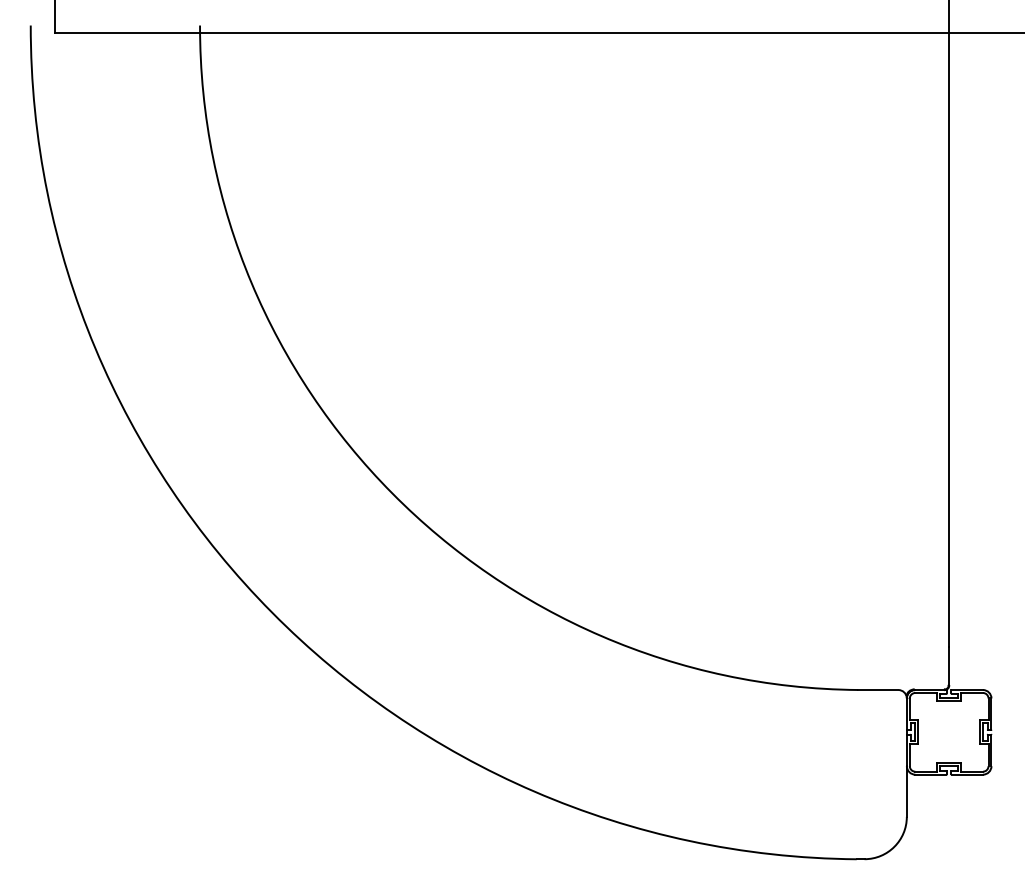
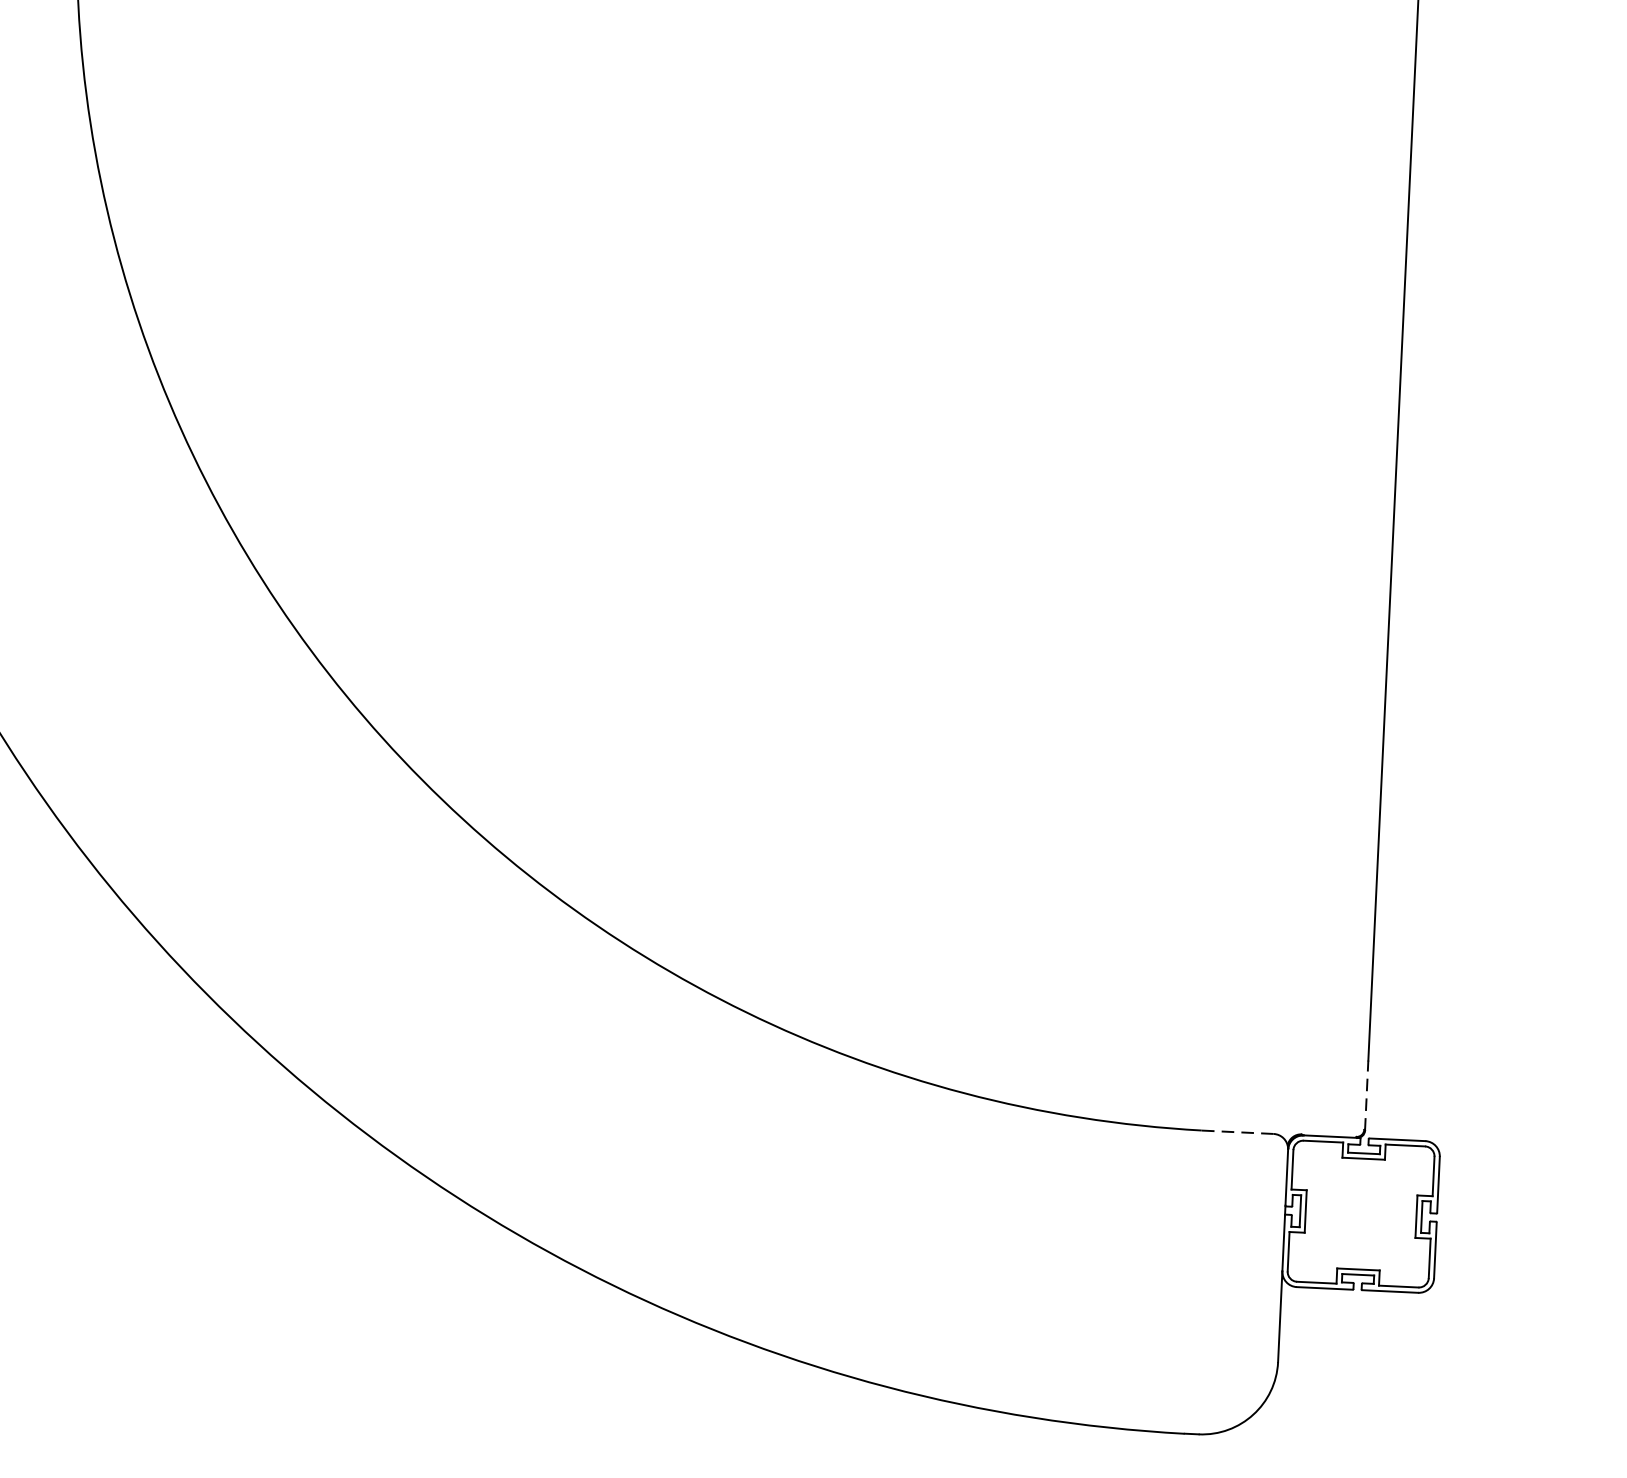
line: (949, 666) -> (1367, 1096), solid -> dashed
line: (877, 690) -> (1236, 1133), solid -> dashed

